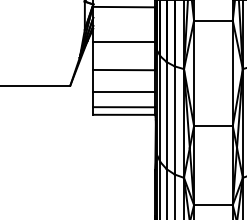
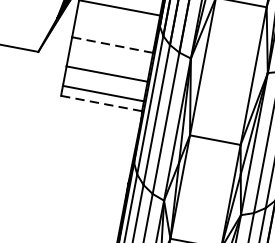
line: (124, 70) -> (112, 45), solid -> dashed
line: (123, 114) -> (100, 102), solid -> dashed

